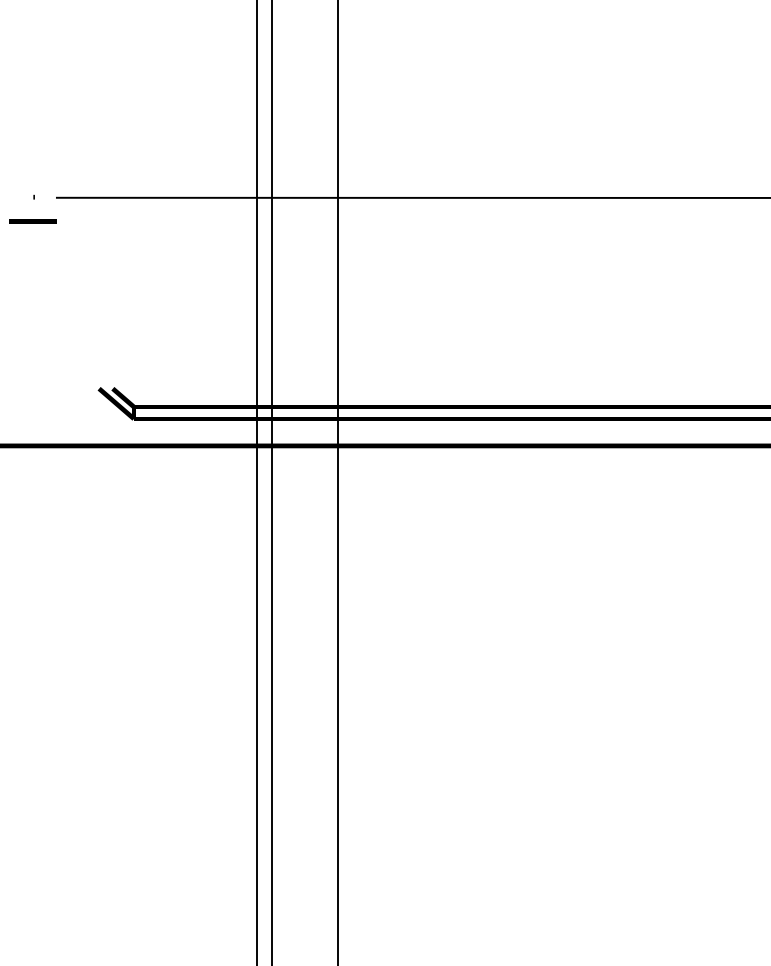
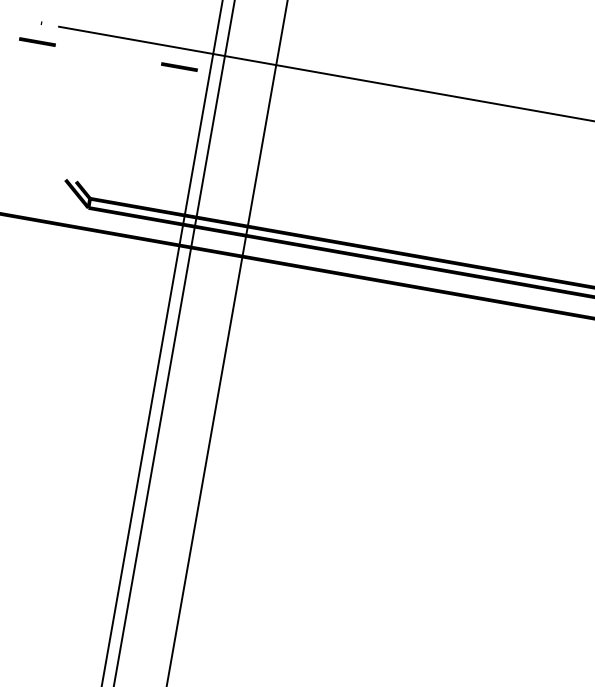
line: (216, 221) -> (178, 66), added

